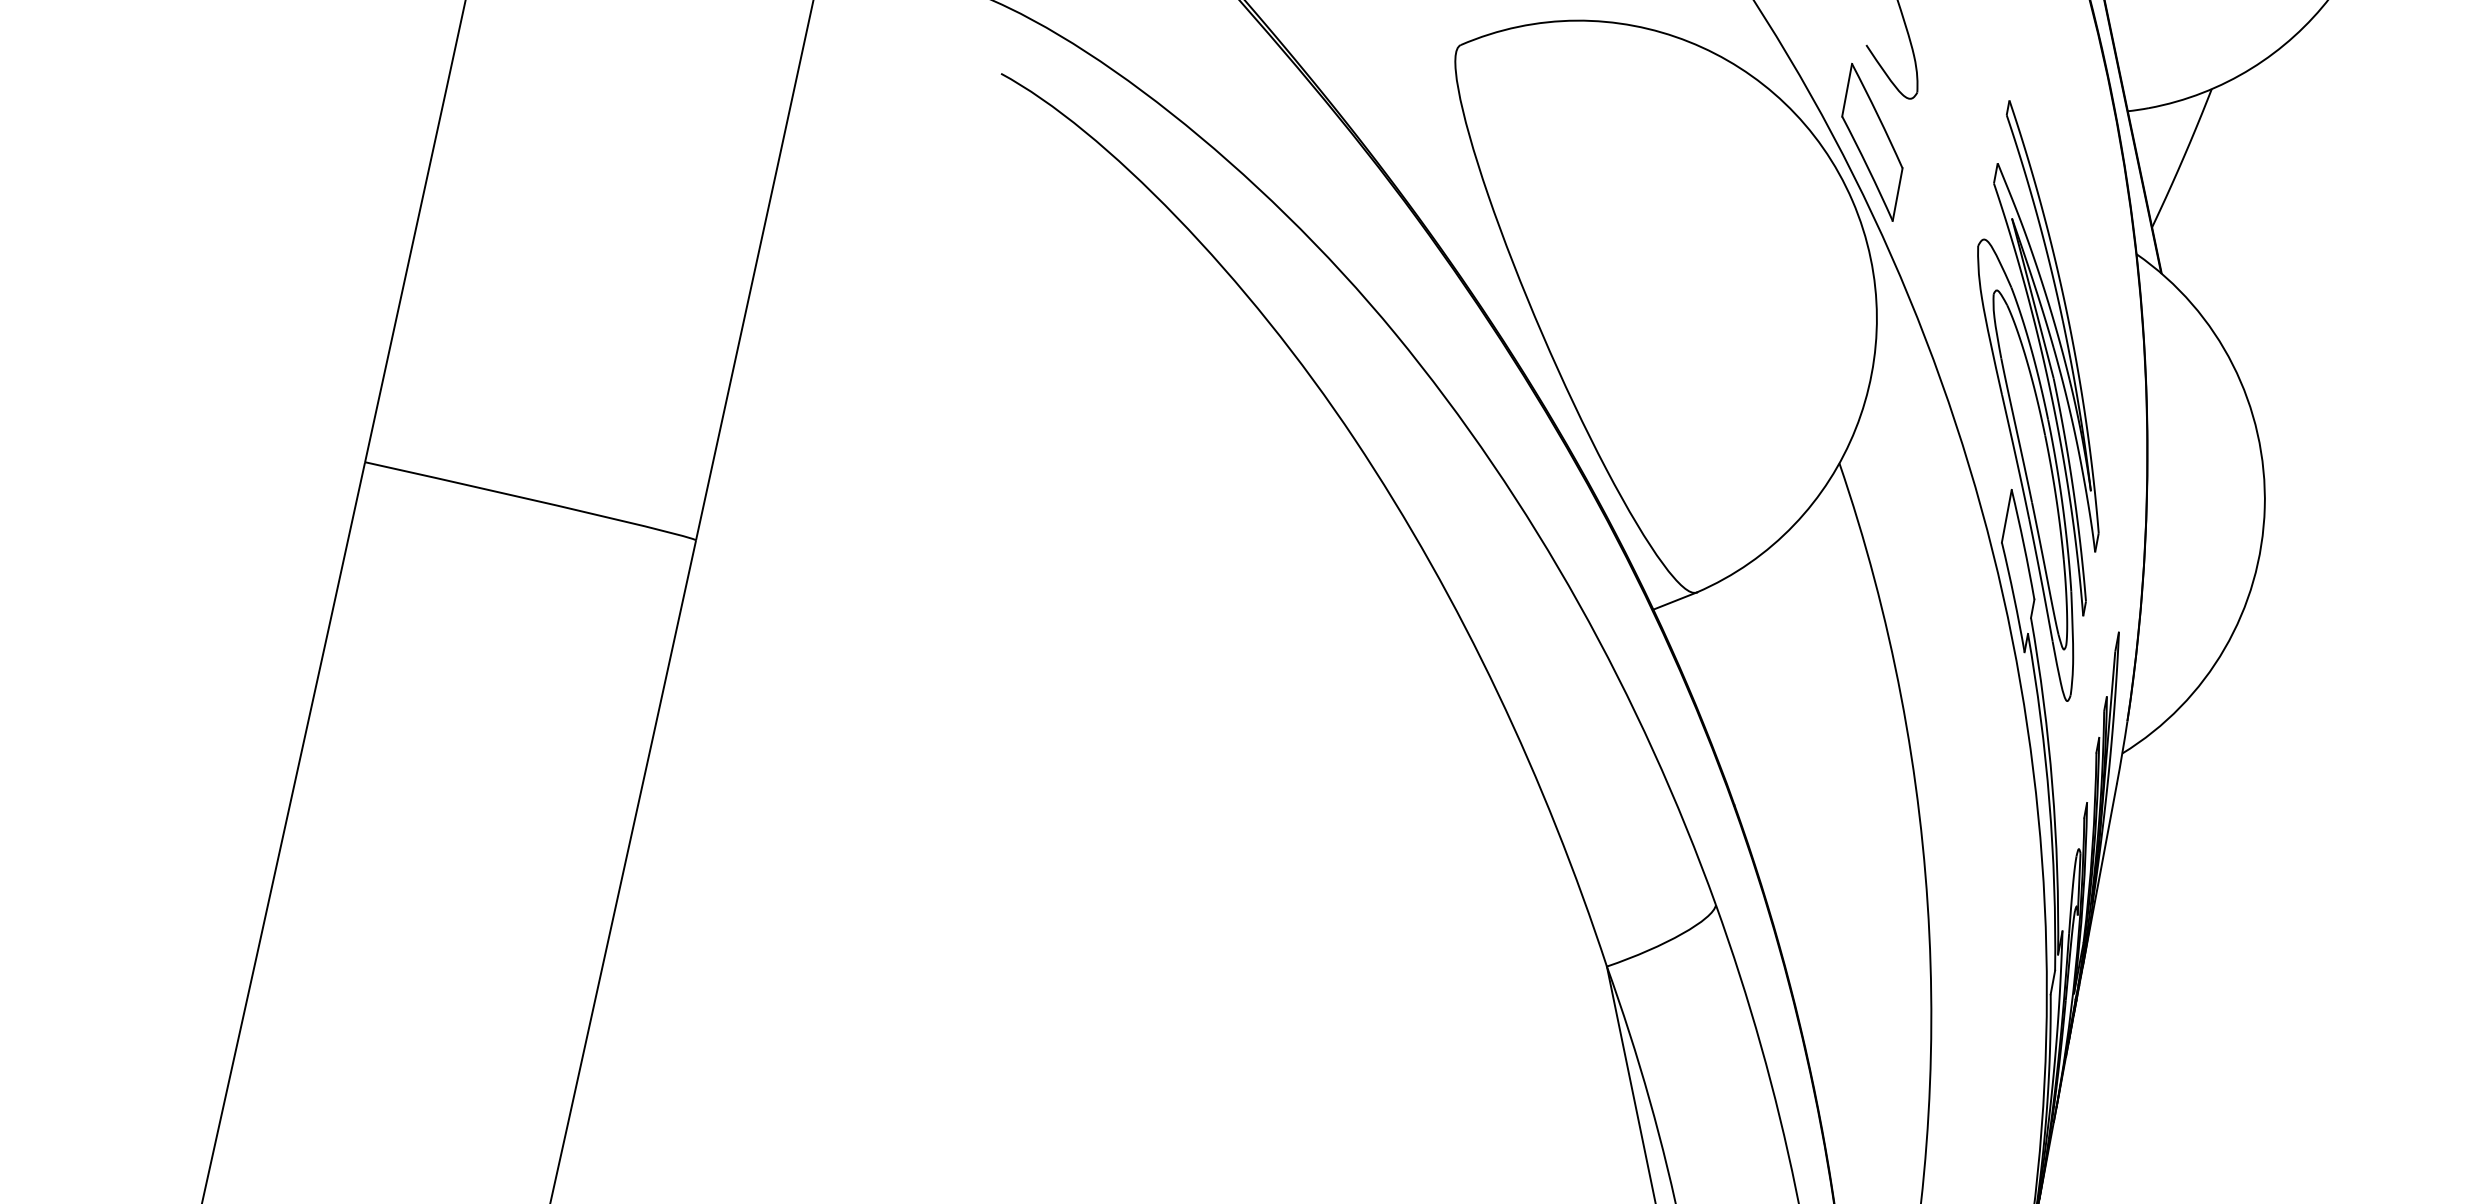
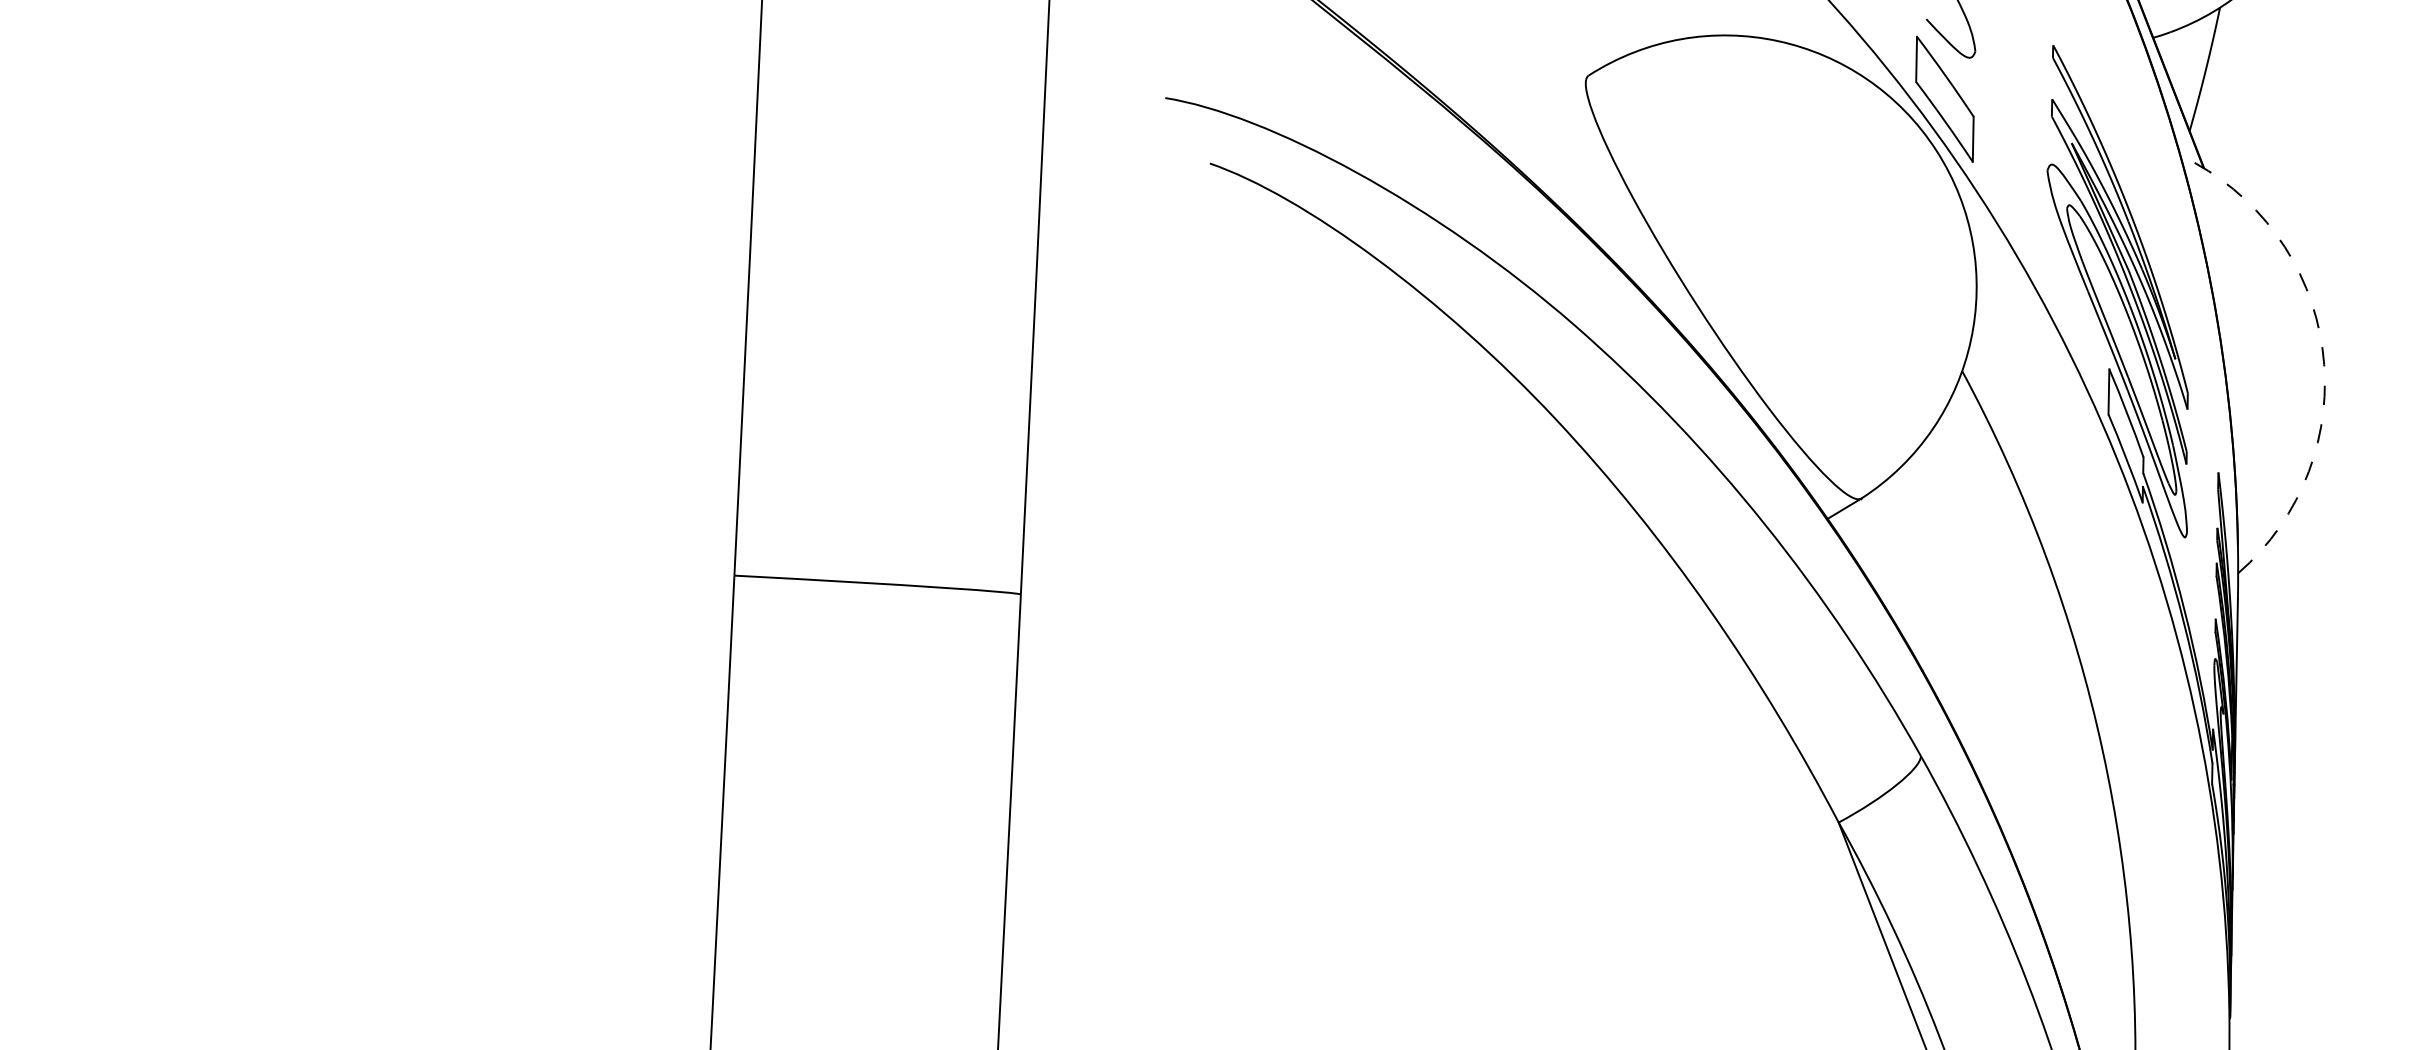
arc: (2264, 507) -> (2322, 348), solid -> dashed

